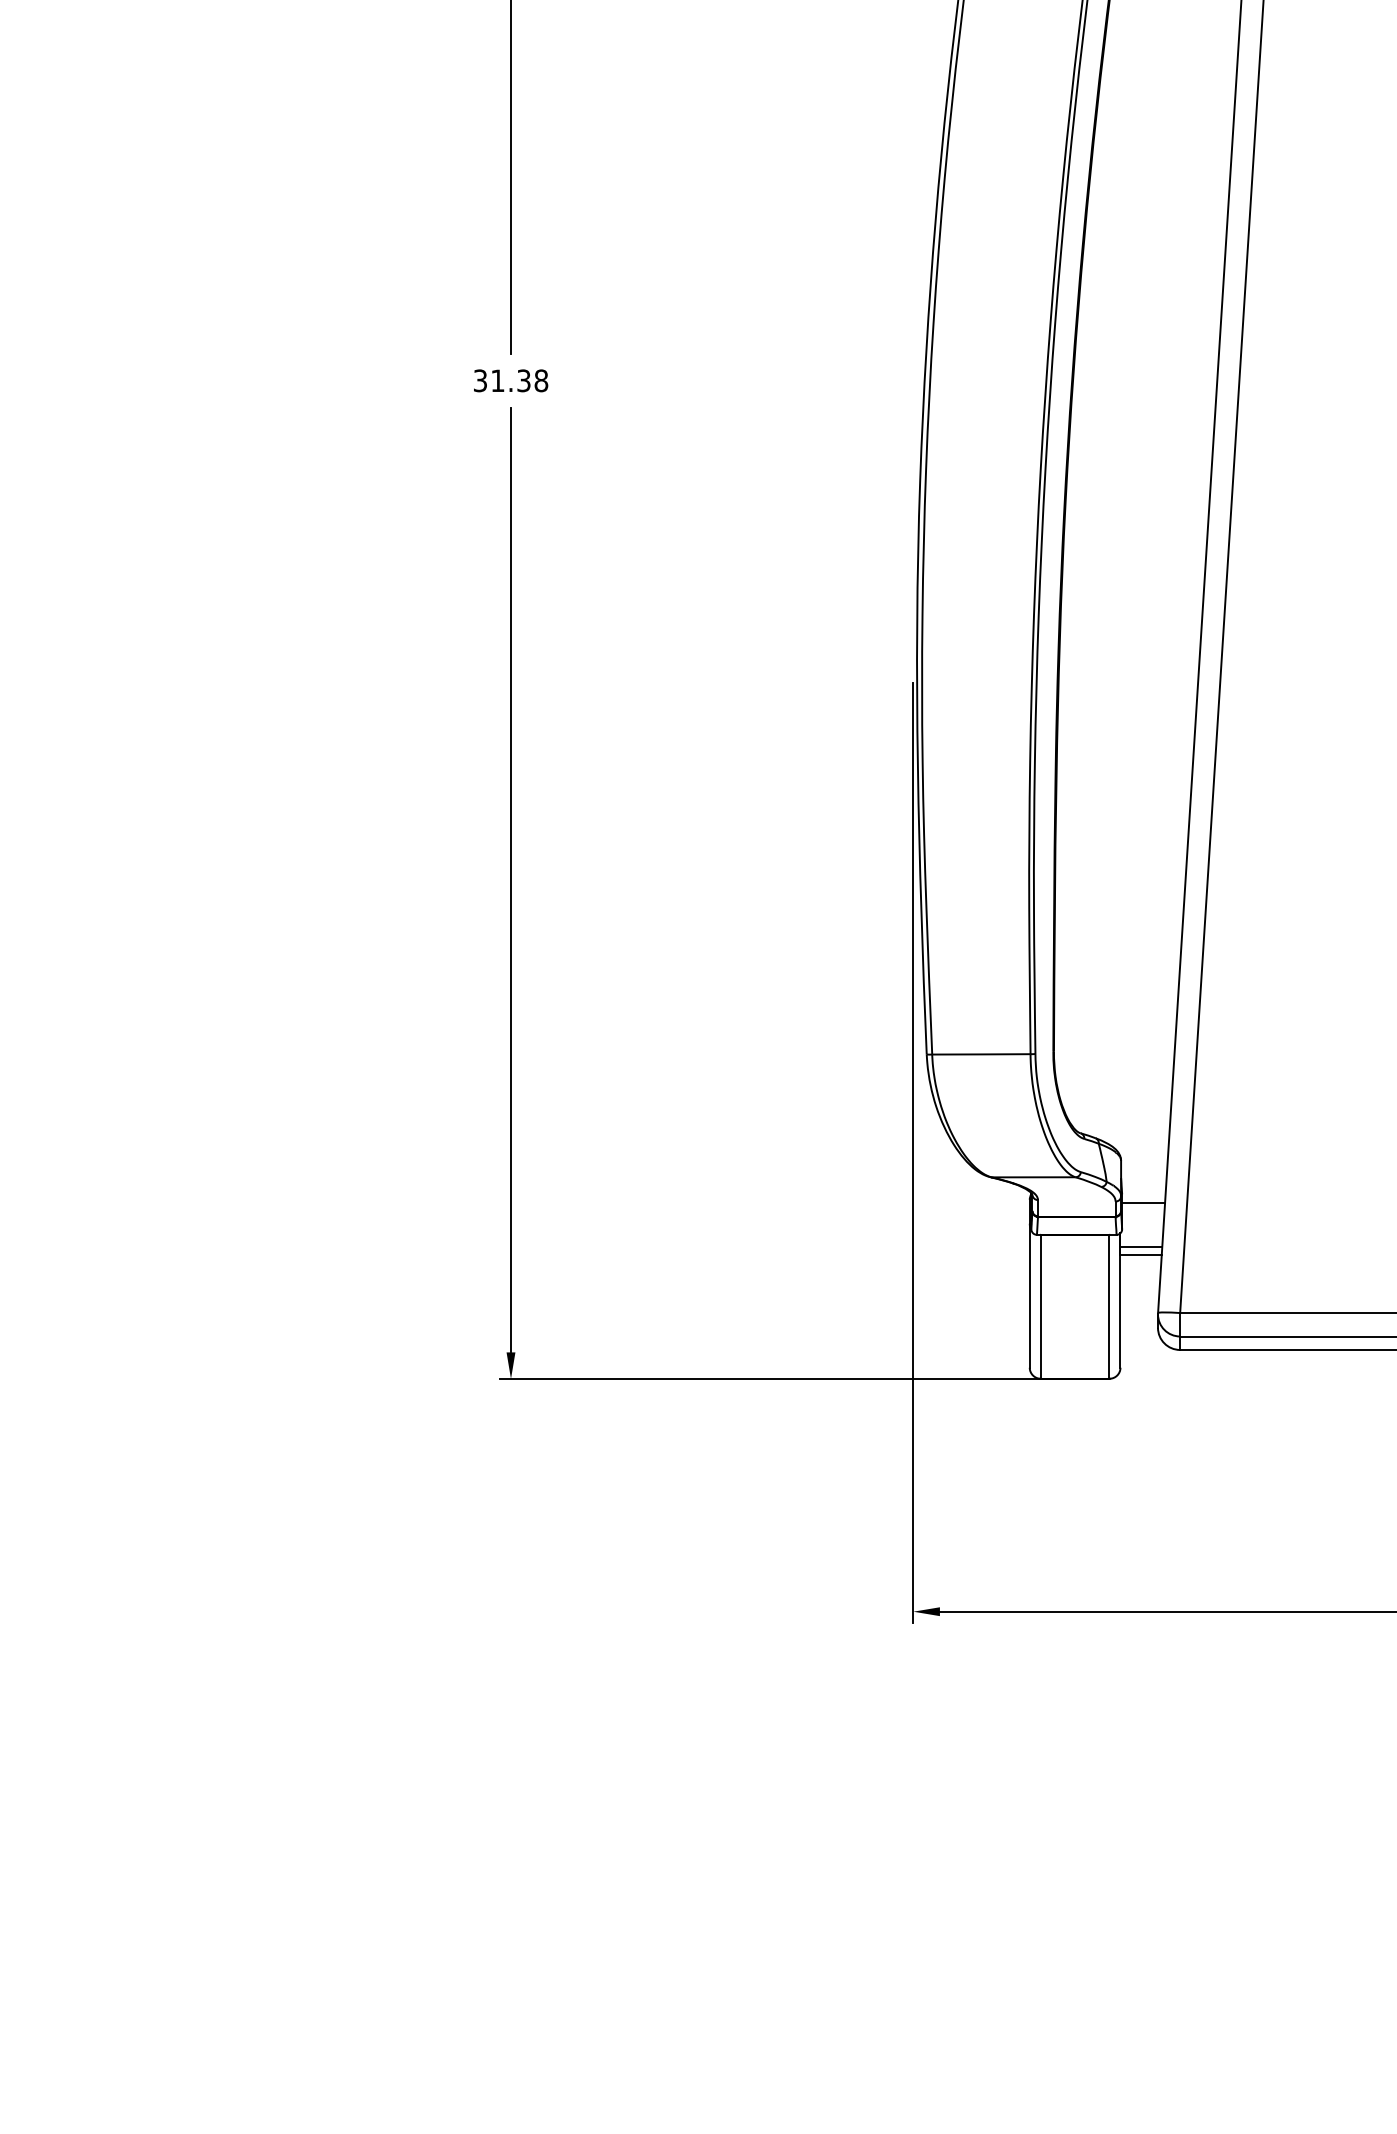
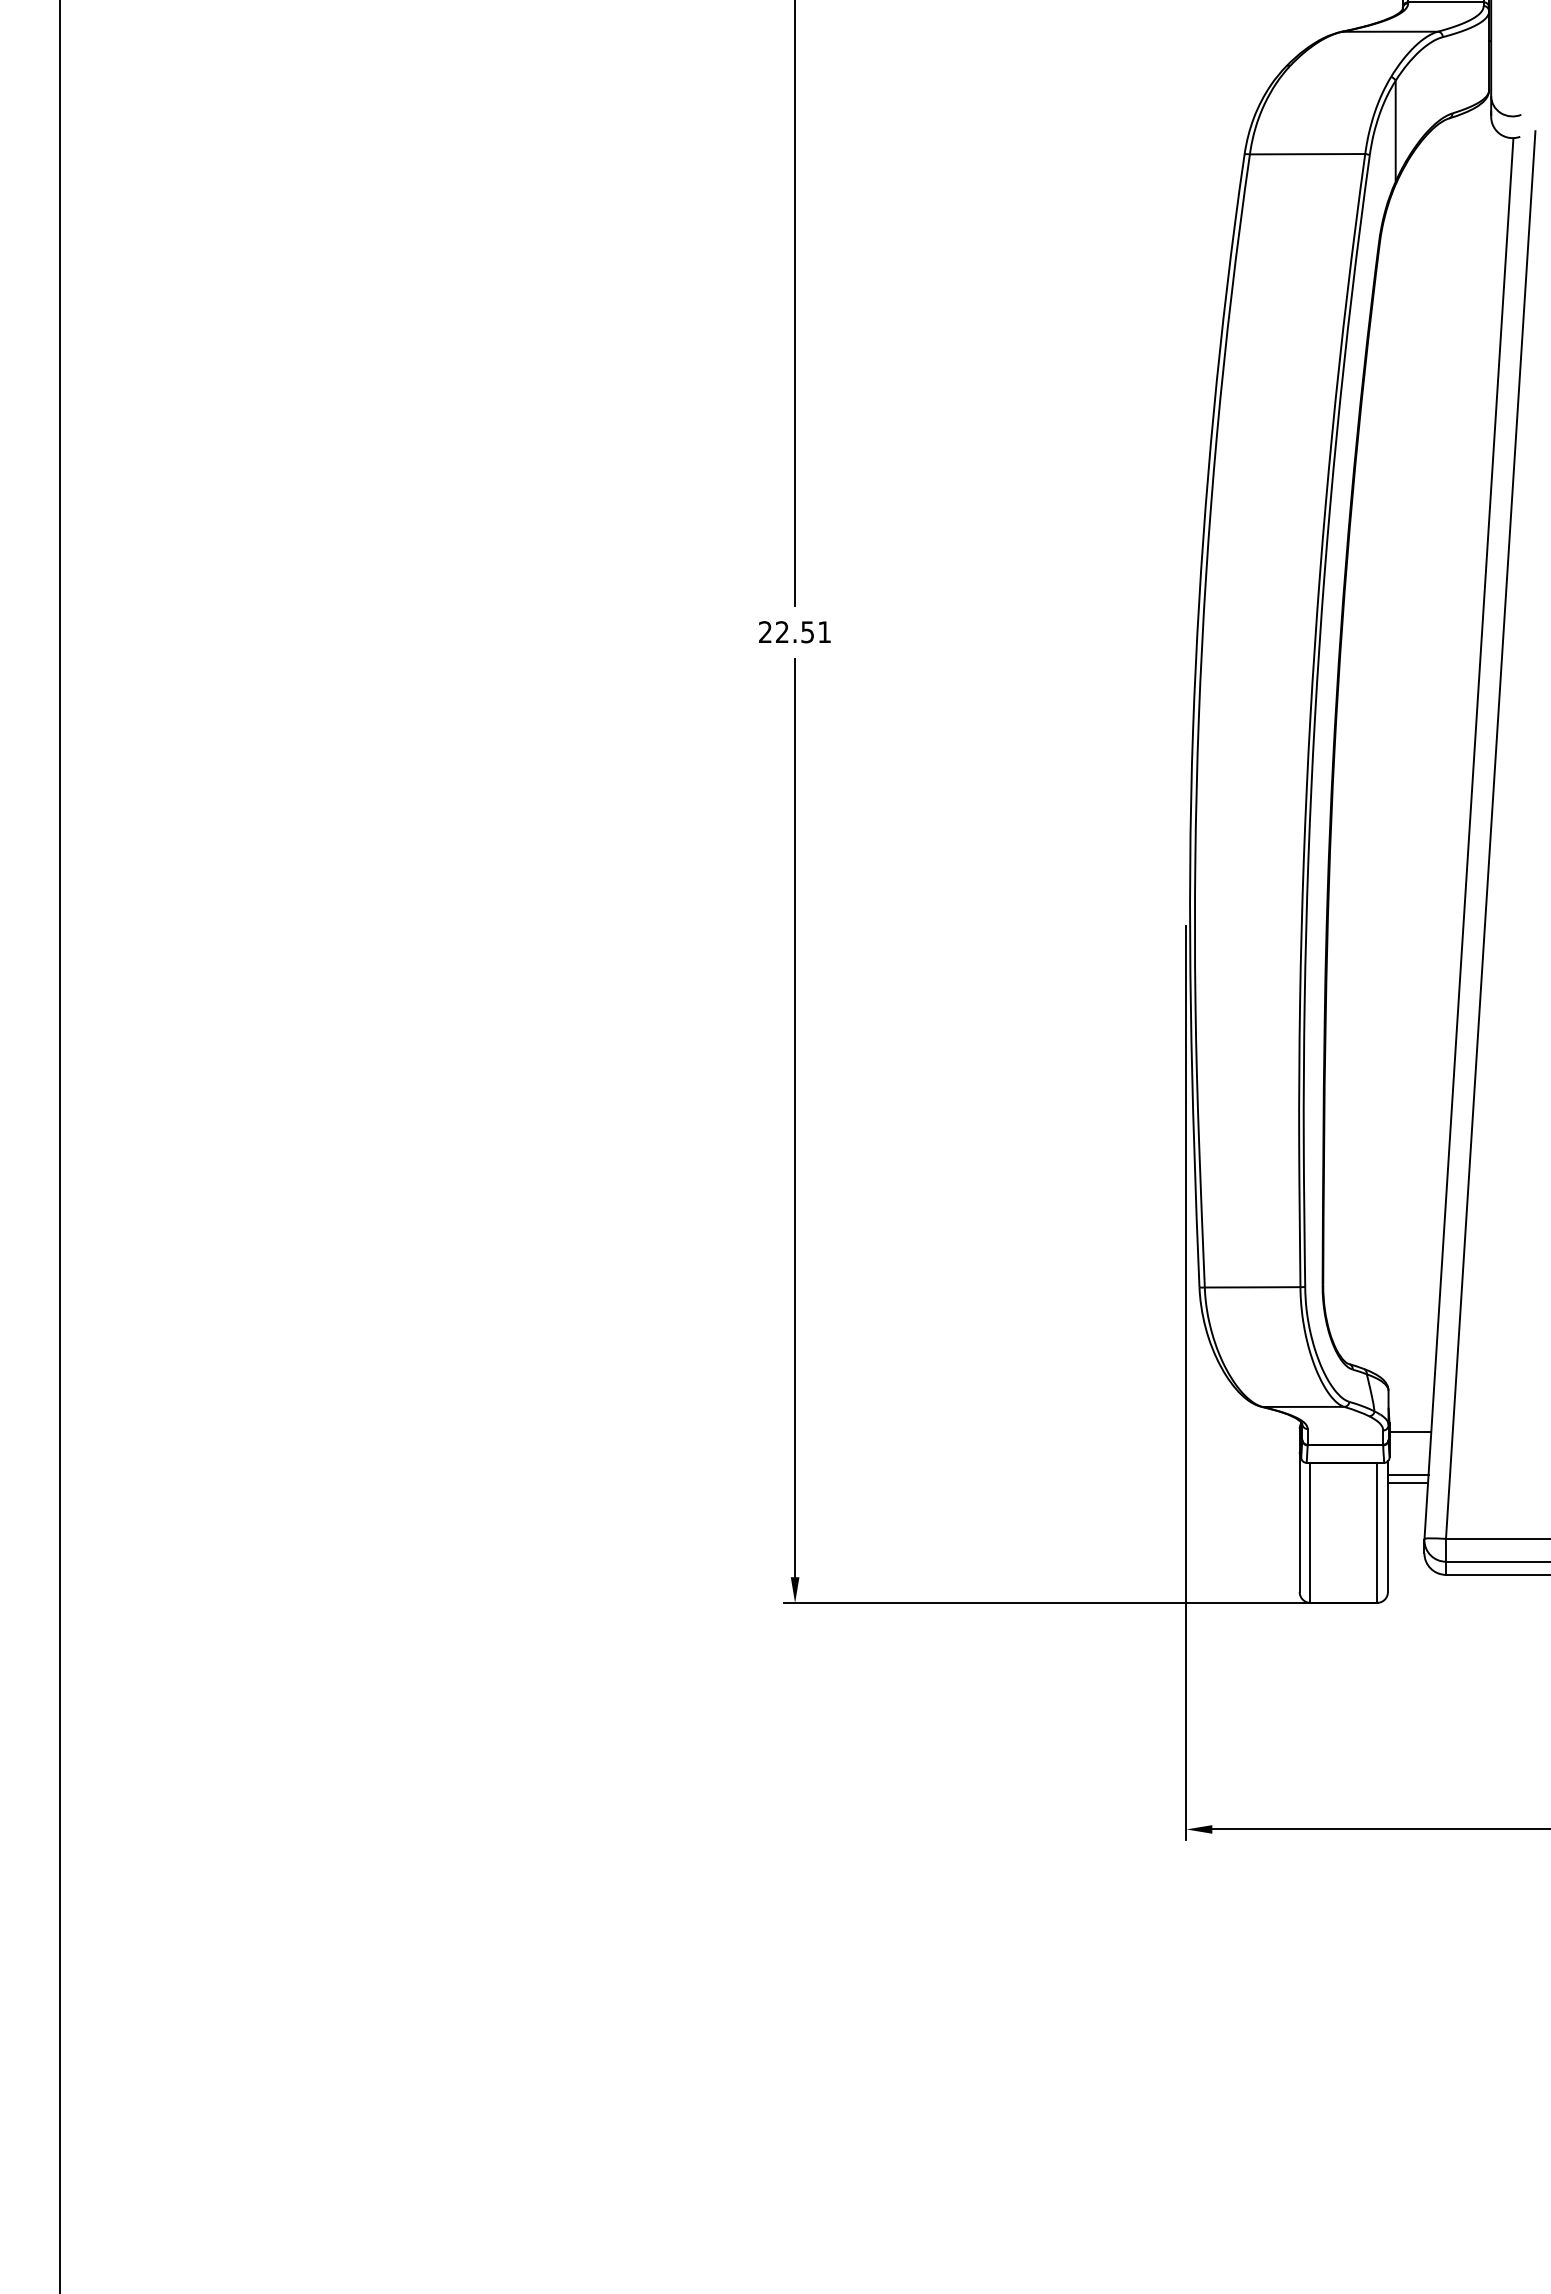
text: (511, 381) -> (795, 632), 31.38 -> 22.51

